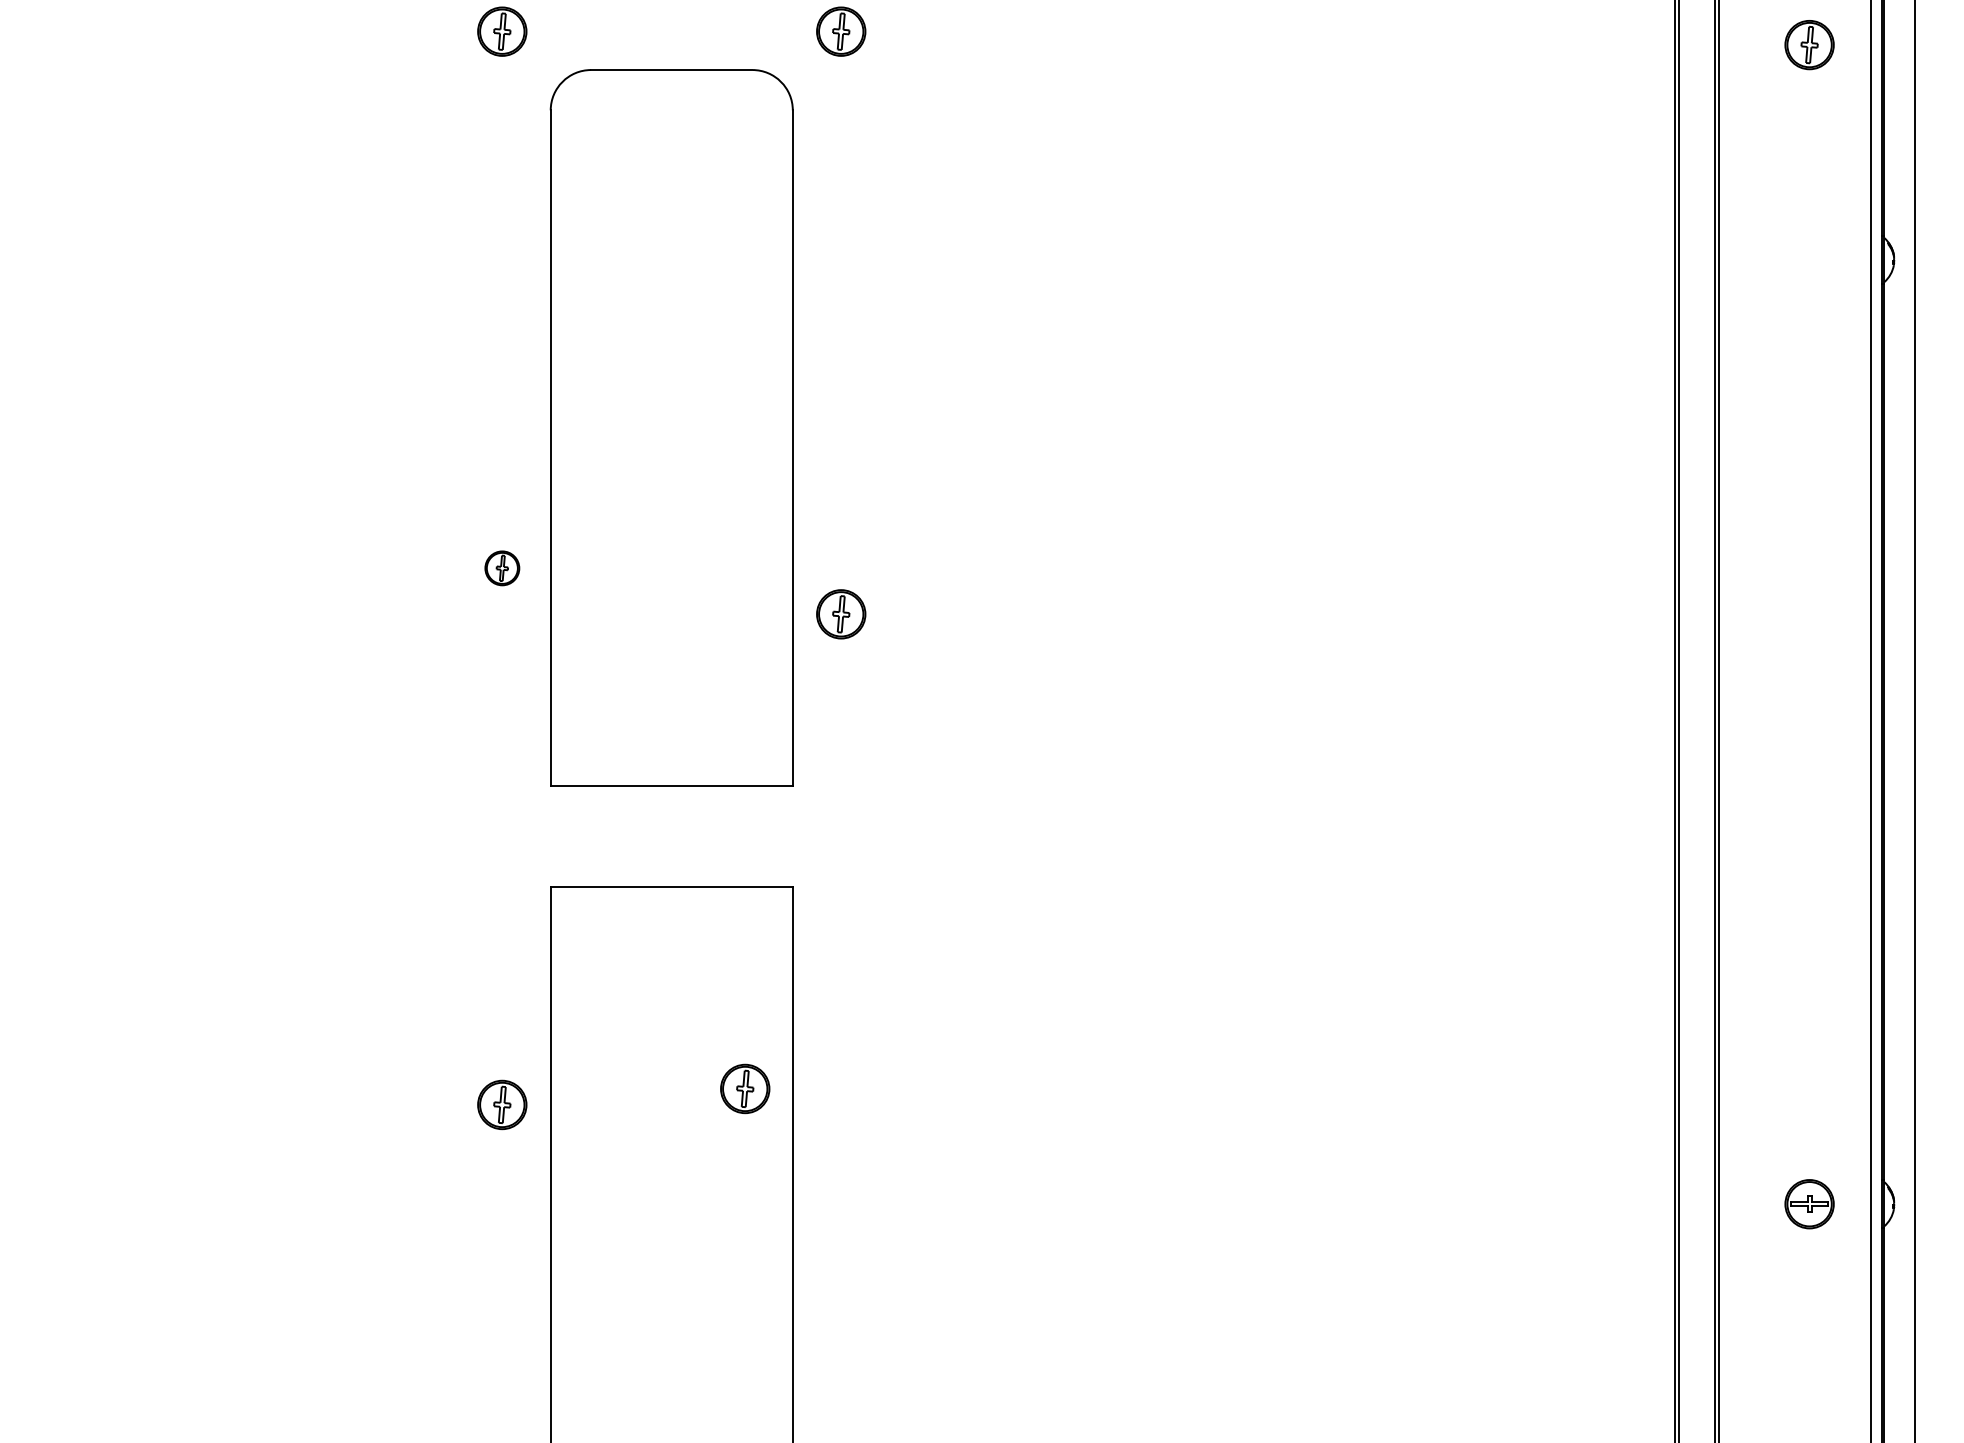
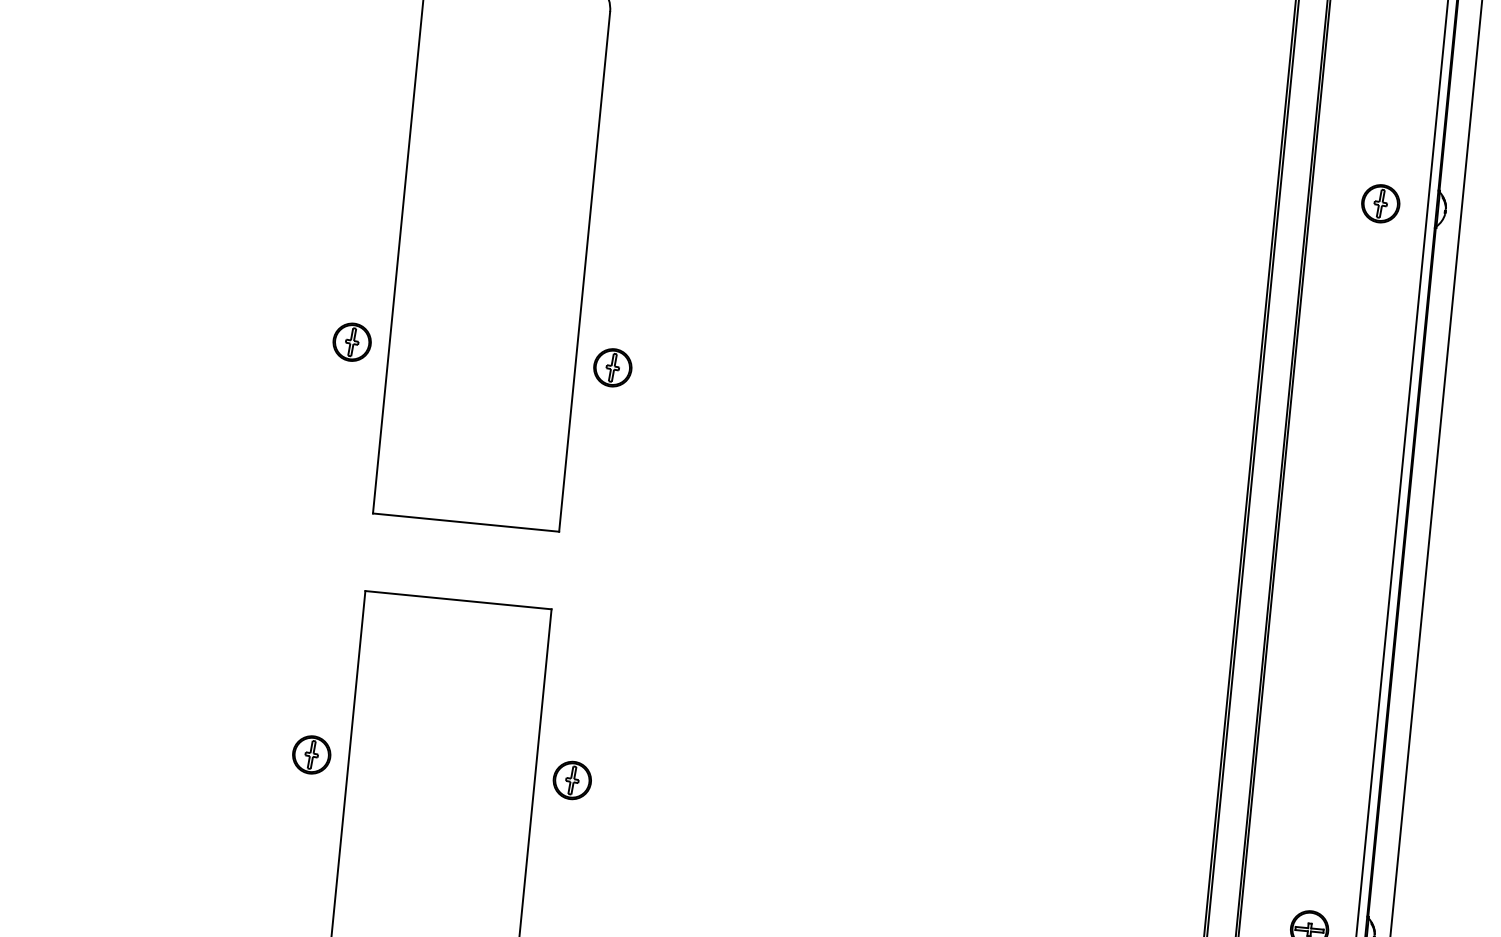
part: (1809, 45) -> (1380, 204), moved
part: (502, 568) -> (352, 342), size x1.43
part: (841, 614) -> (613, 367), moved
part: (745, 1088) -> (572, 780), moved

